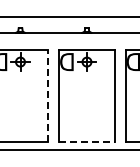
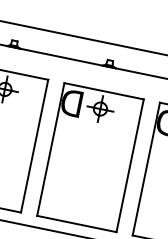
line: (48, 95) -> (35, 145), dashed -> solid
line: (86, 142) -> (76, 224), dashed -> solid

